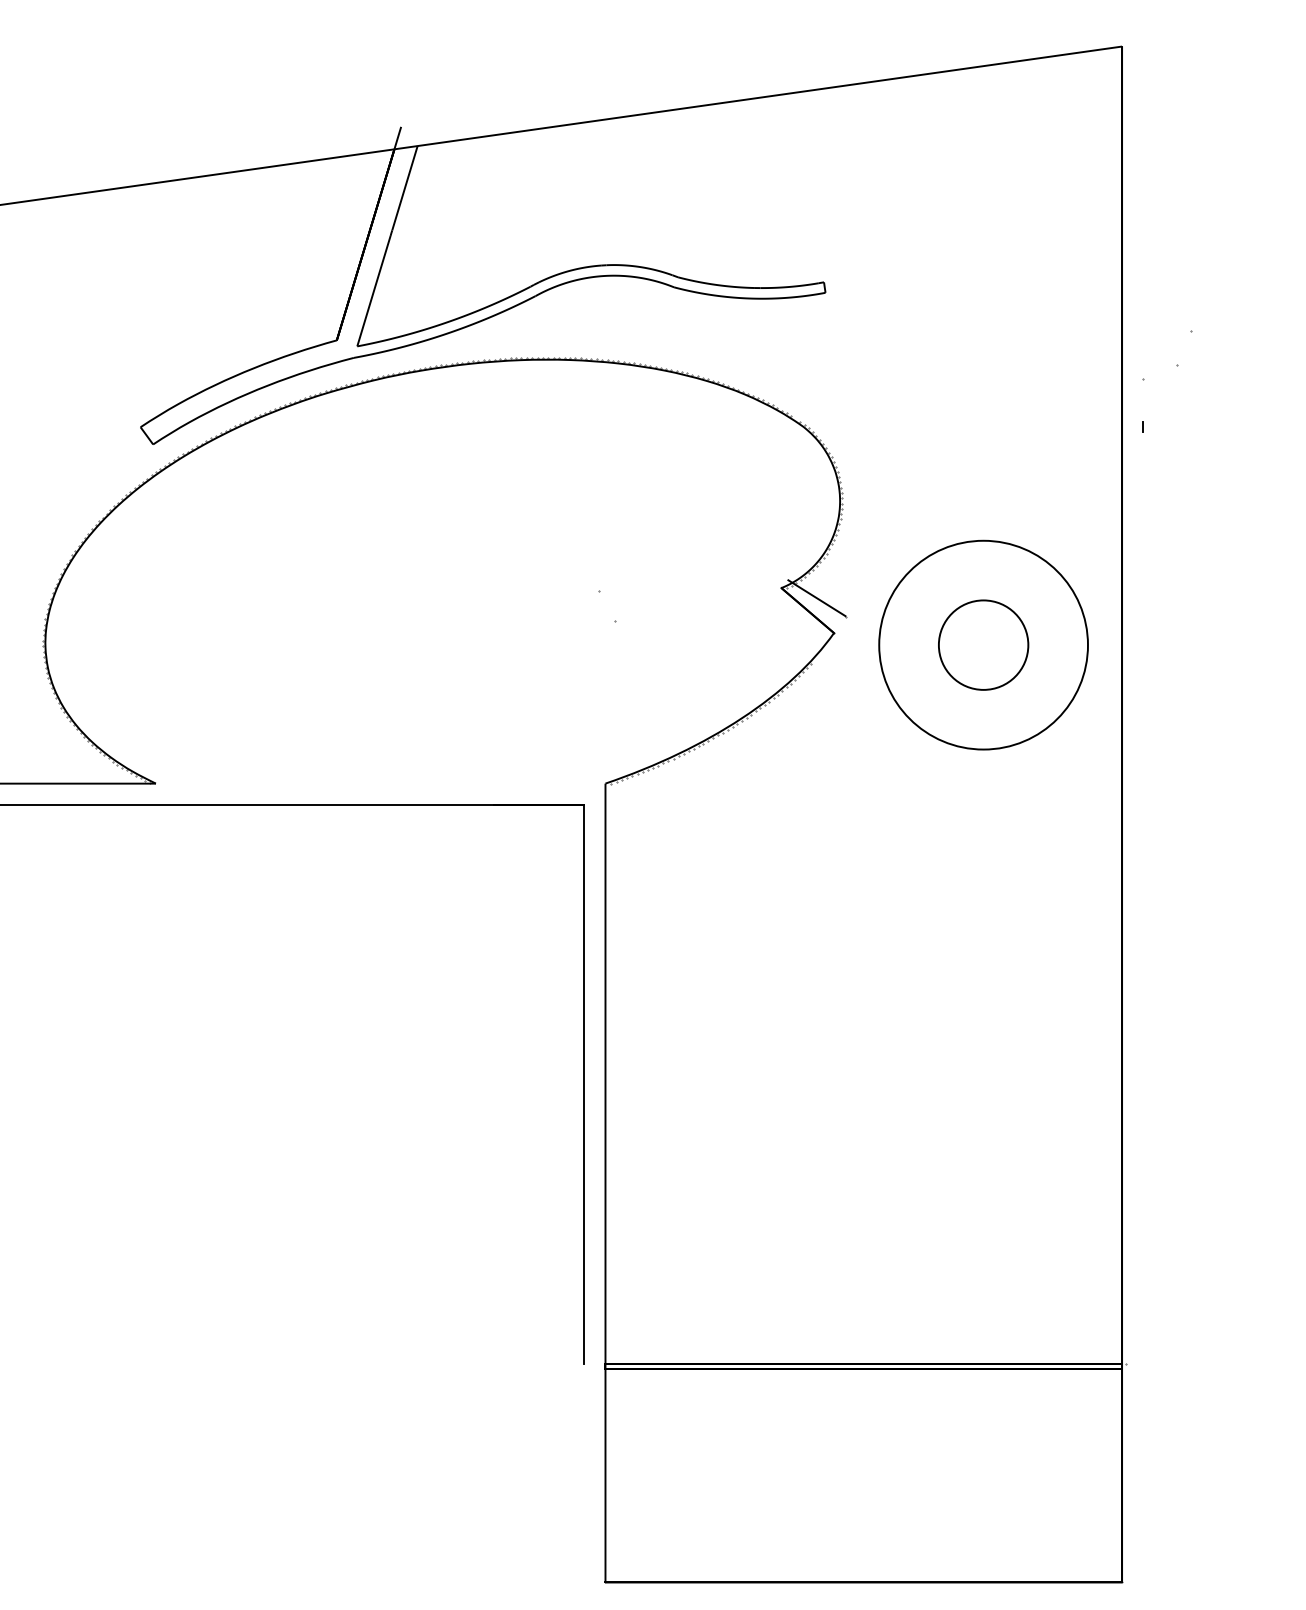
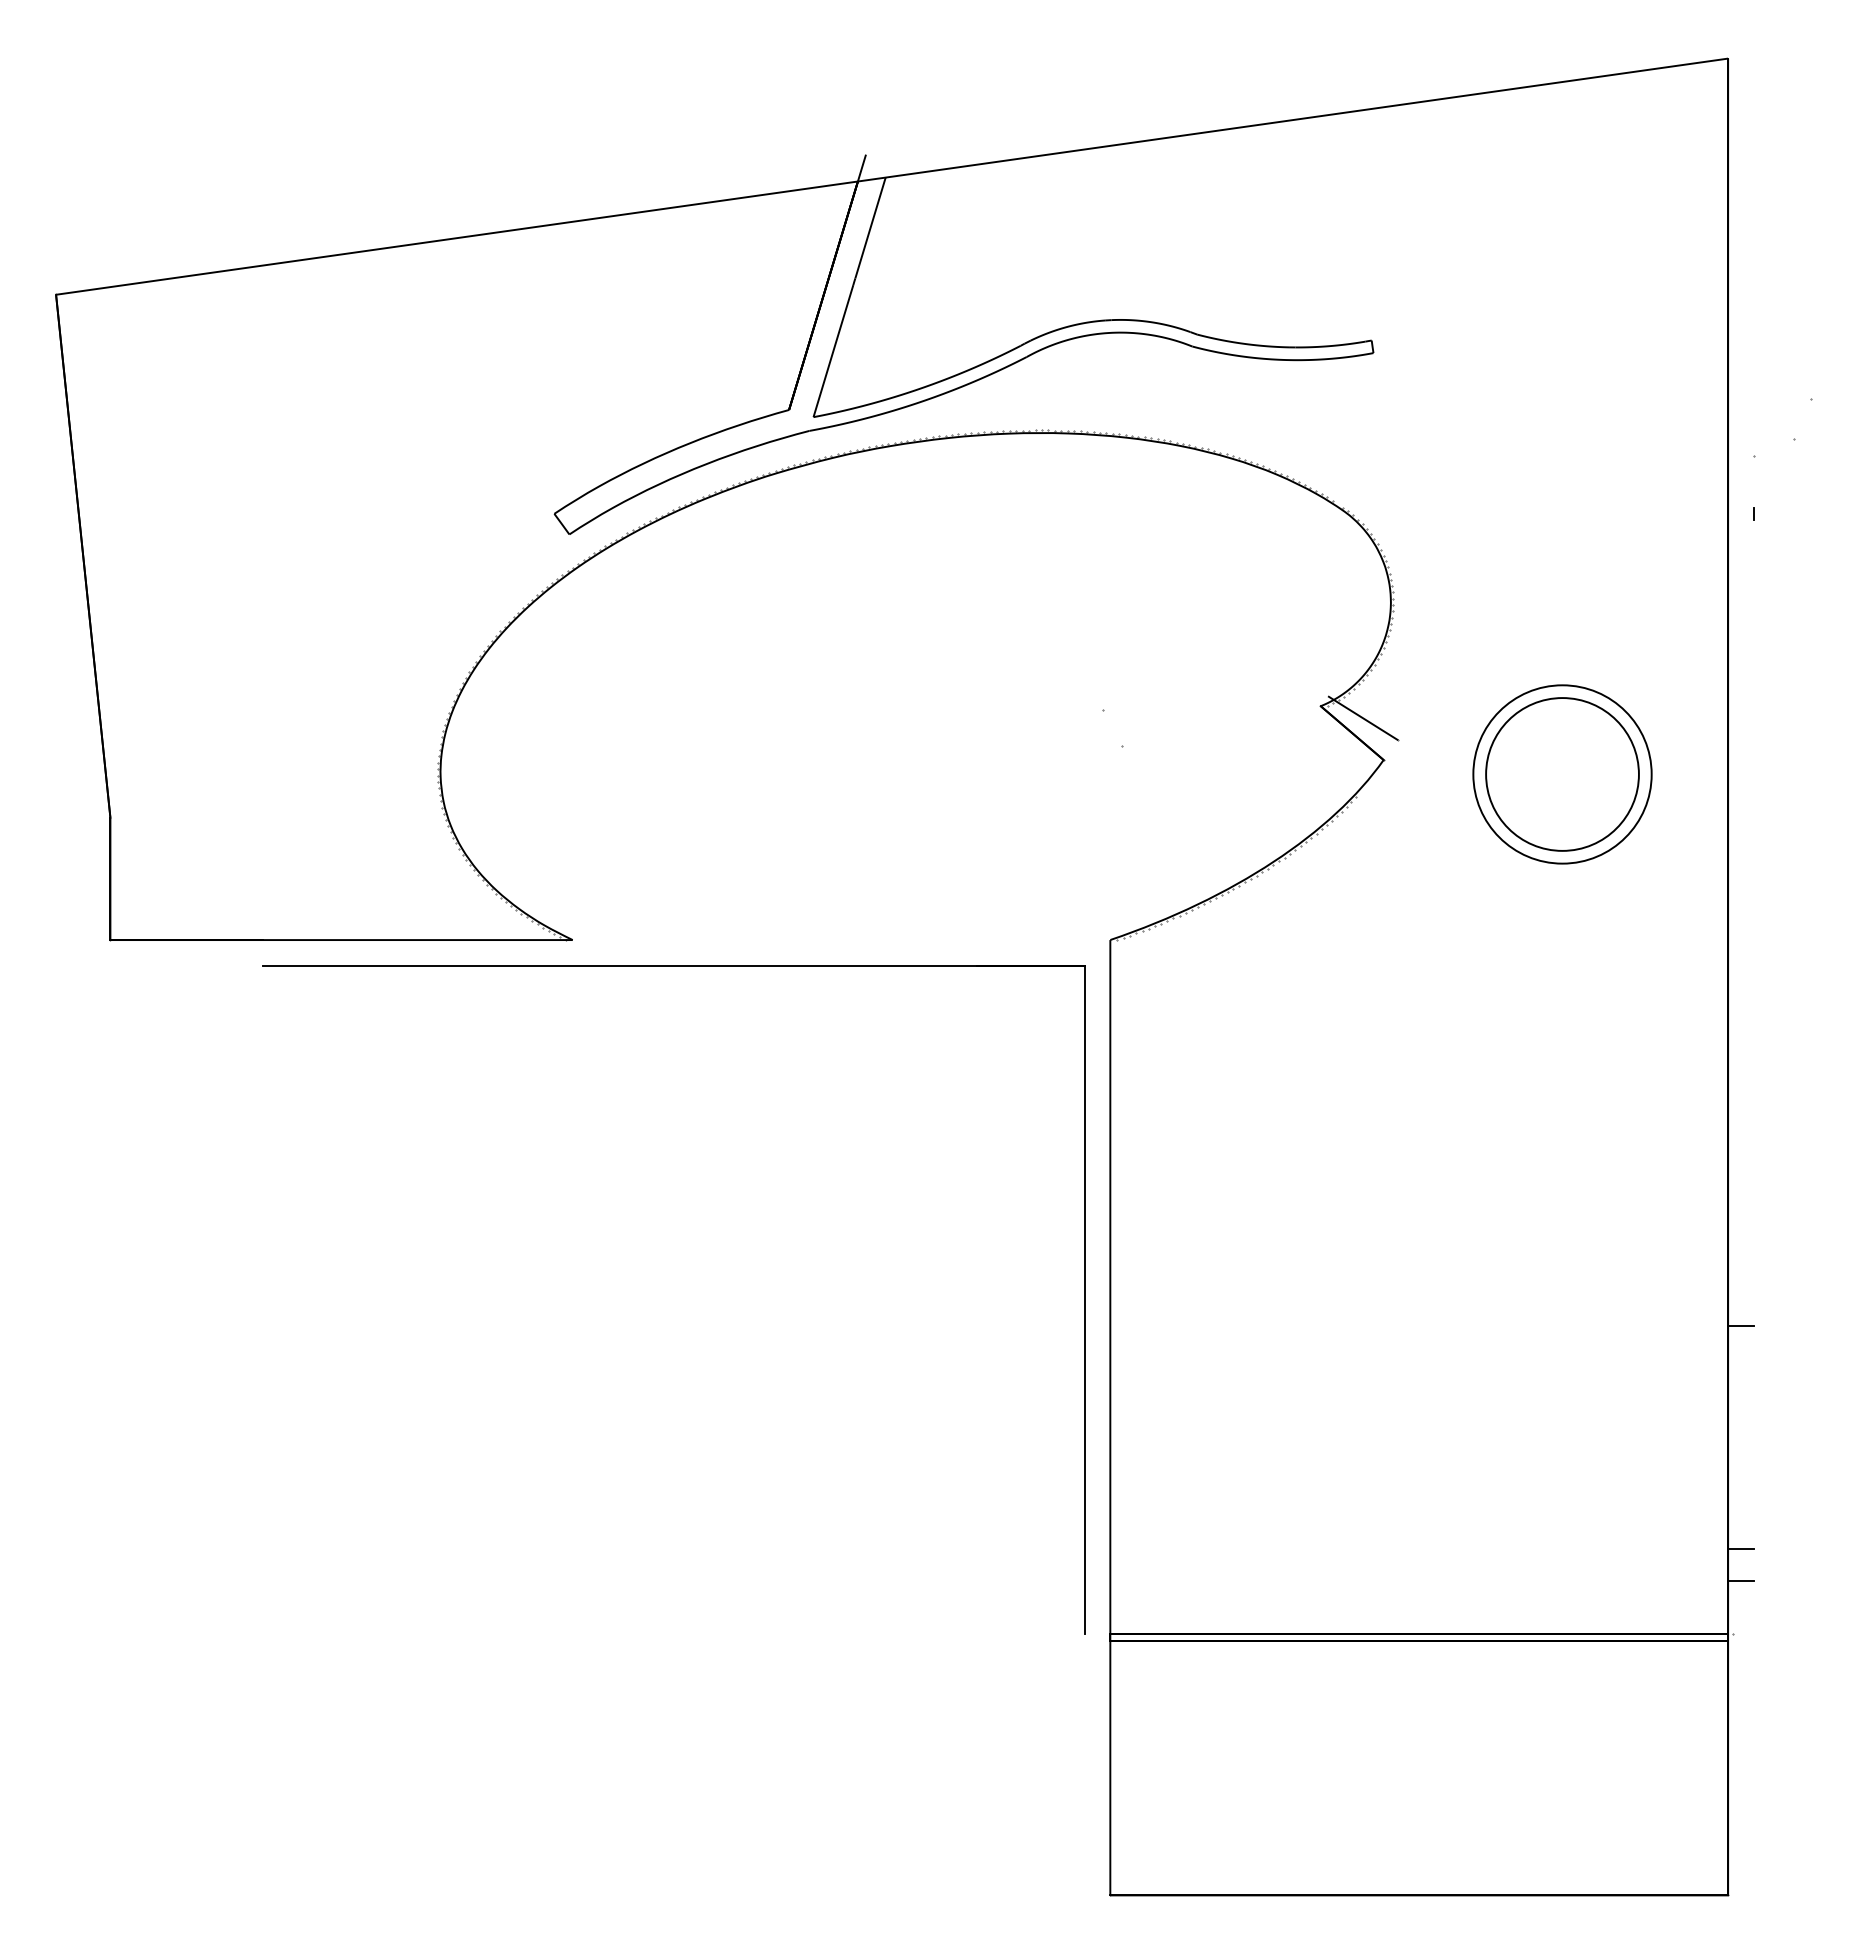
circle: (983, 645) -> (1562, 774), size x0.71
circle: (983, 645) -> (1562, 774), size x1.43
line: (1132, 1106) -> (1740, 1326), added
line: (1132, 1292) -> (1740, 1548), added
line: (1132, 1319) -> (1740, 1580), added

